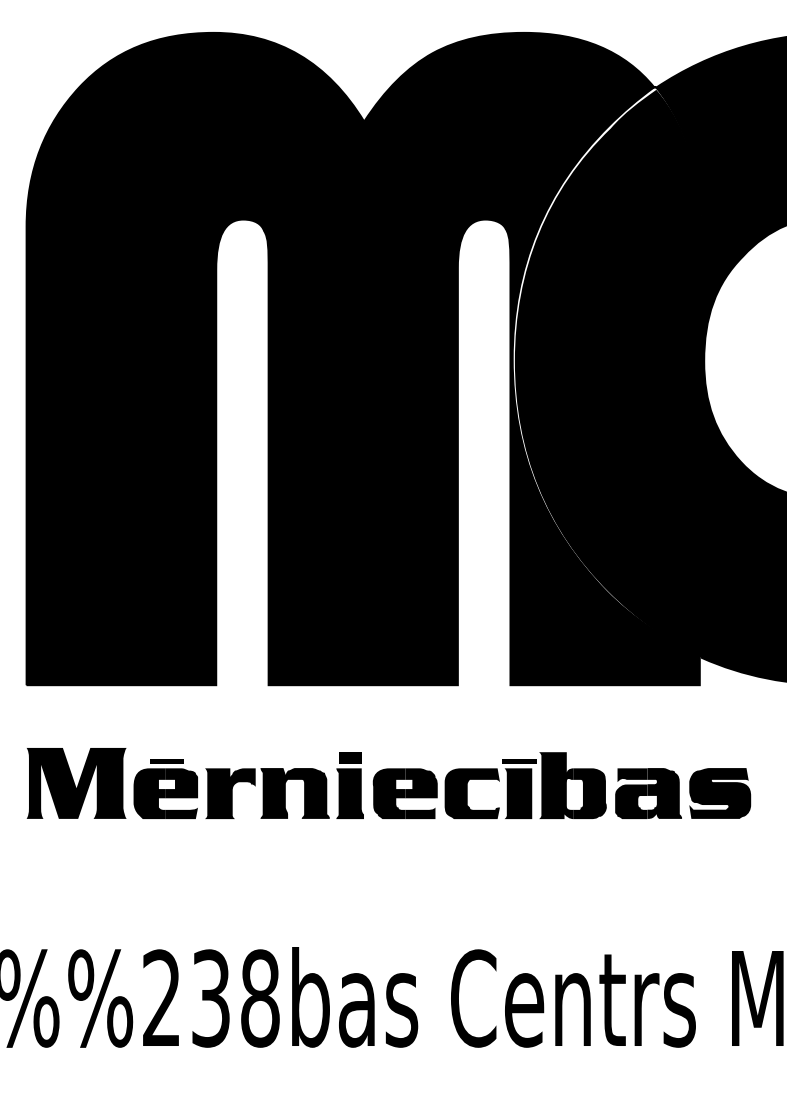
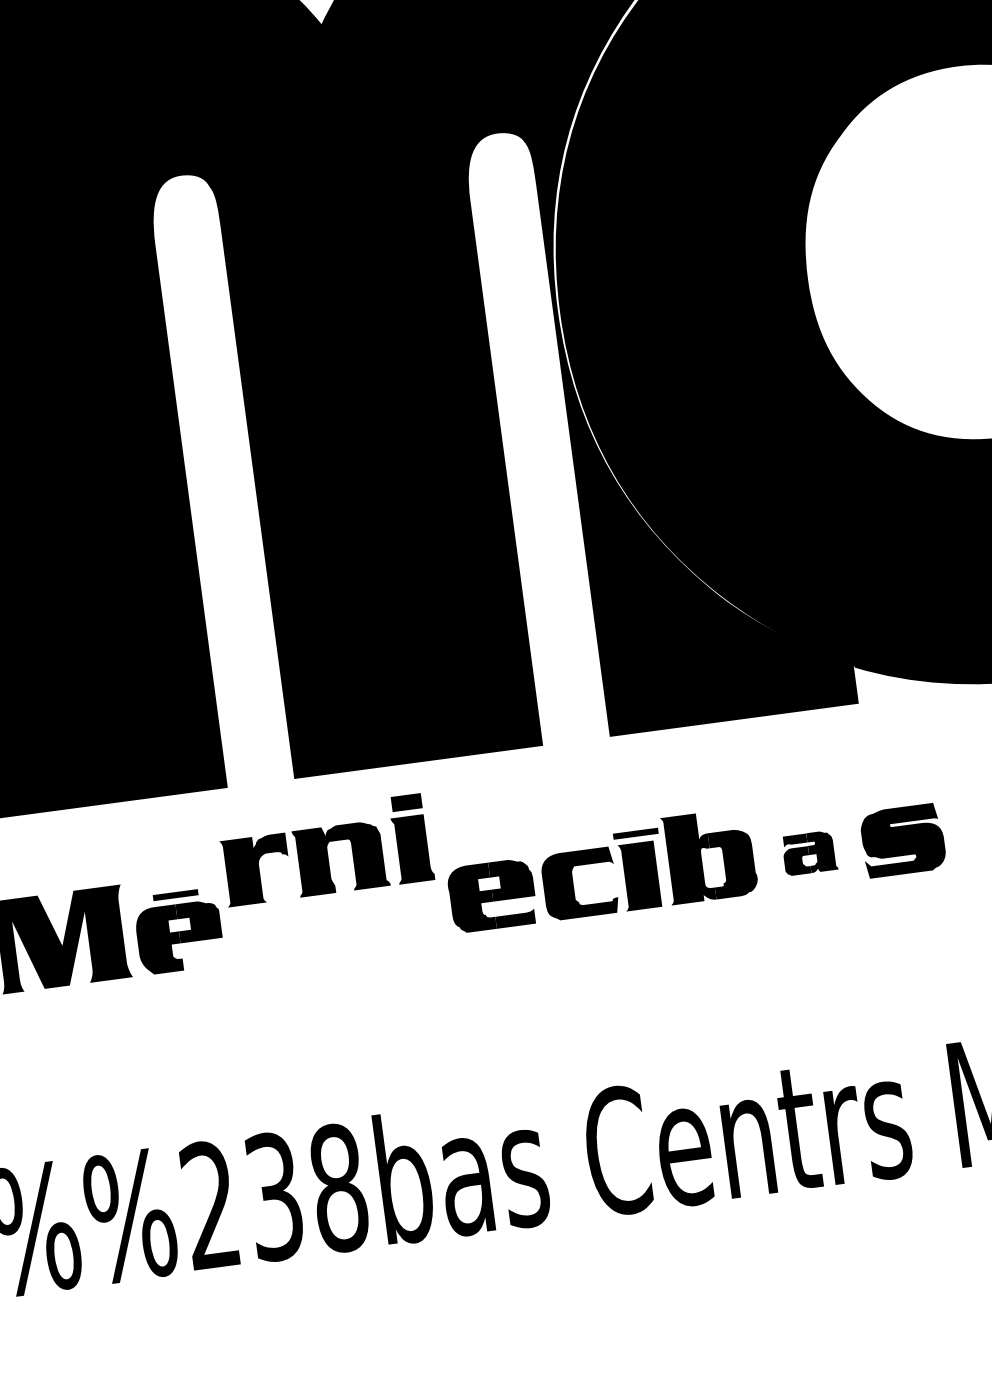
part: (284, 785) -> (325, 849), moved
part: (648, 793) -> (809, 853), size x0.6
fill: (181, 813) -> (203, 960), removed

